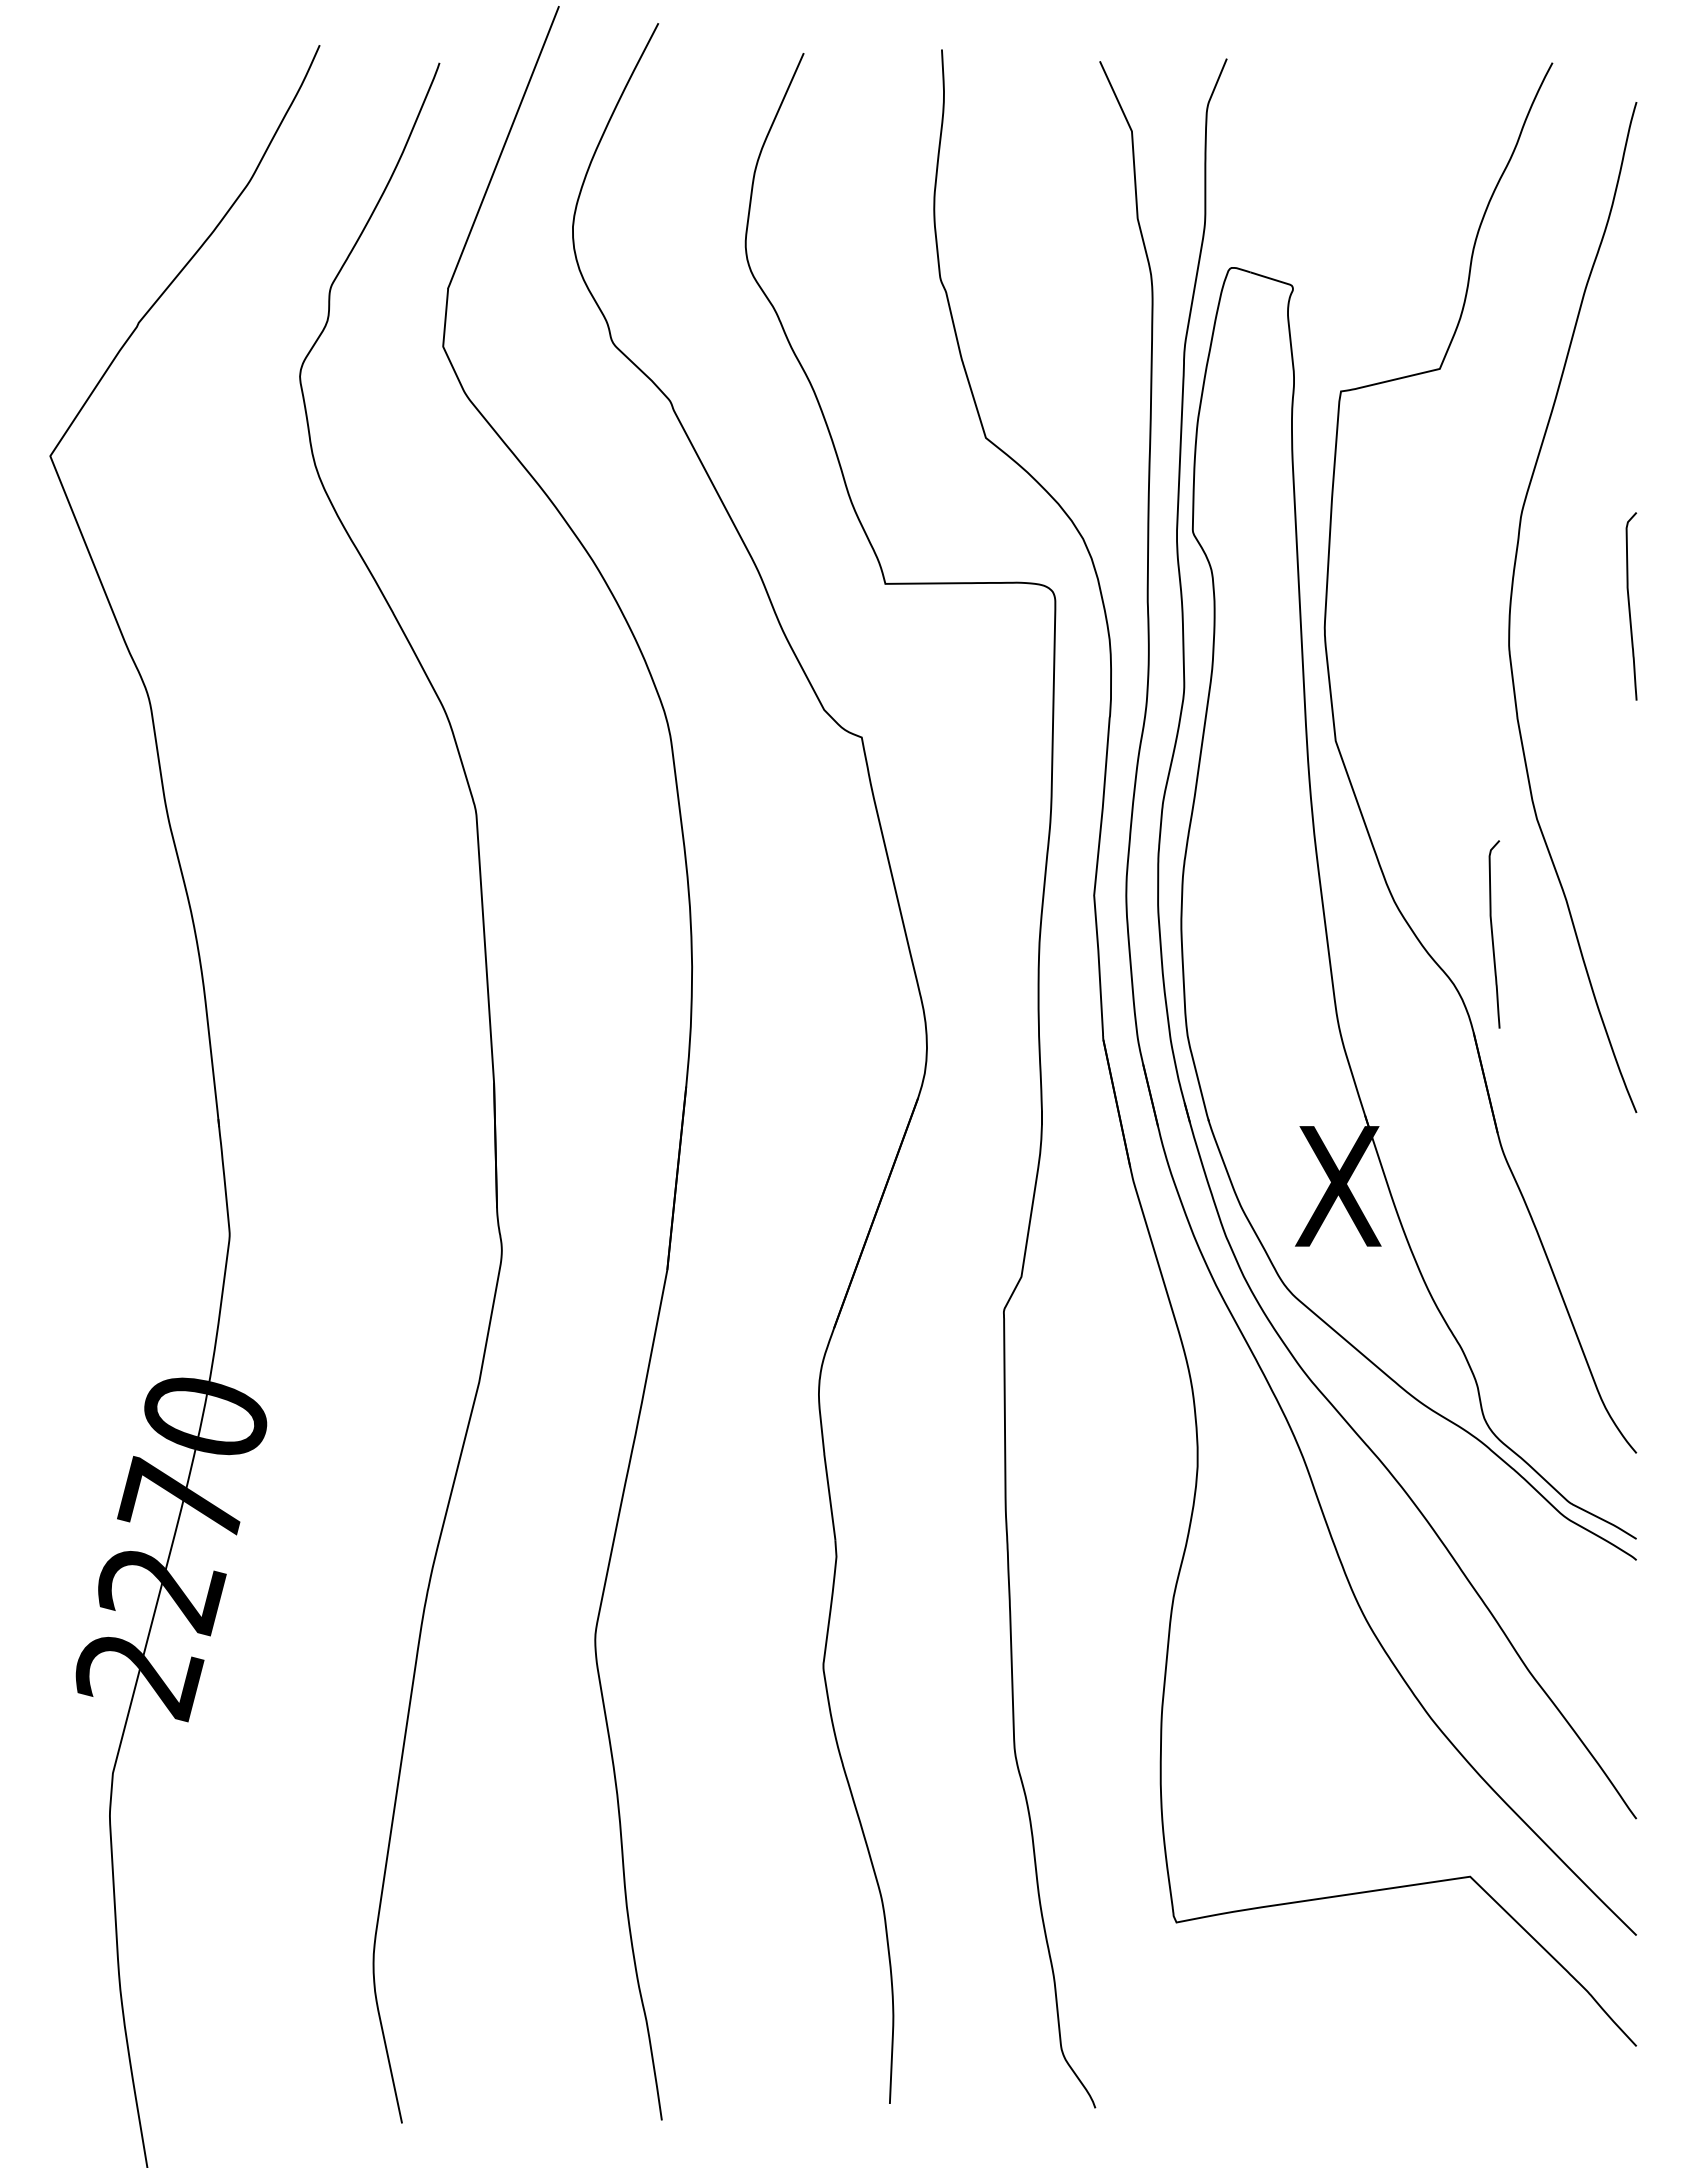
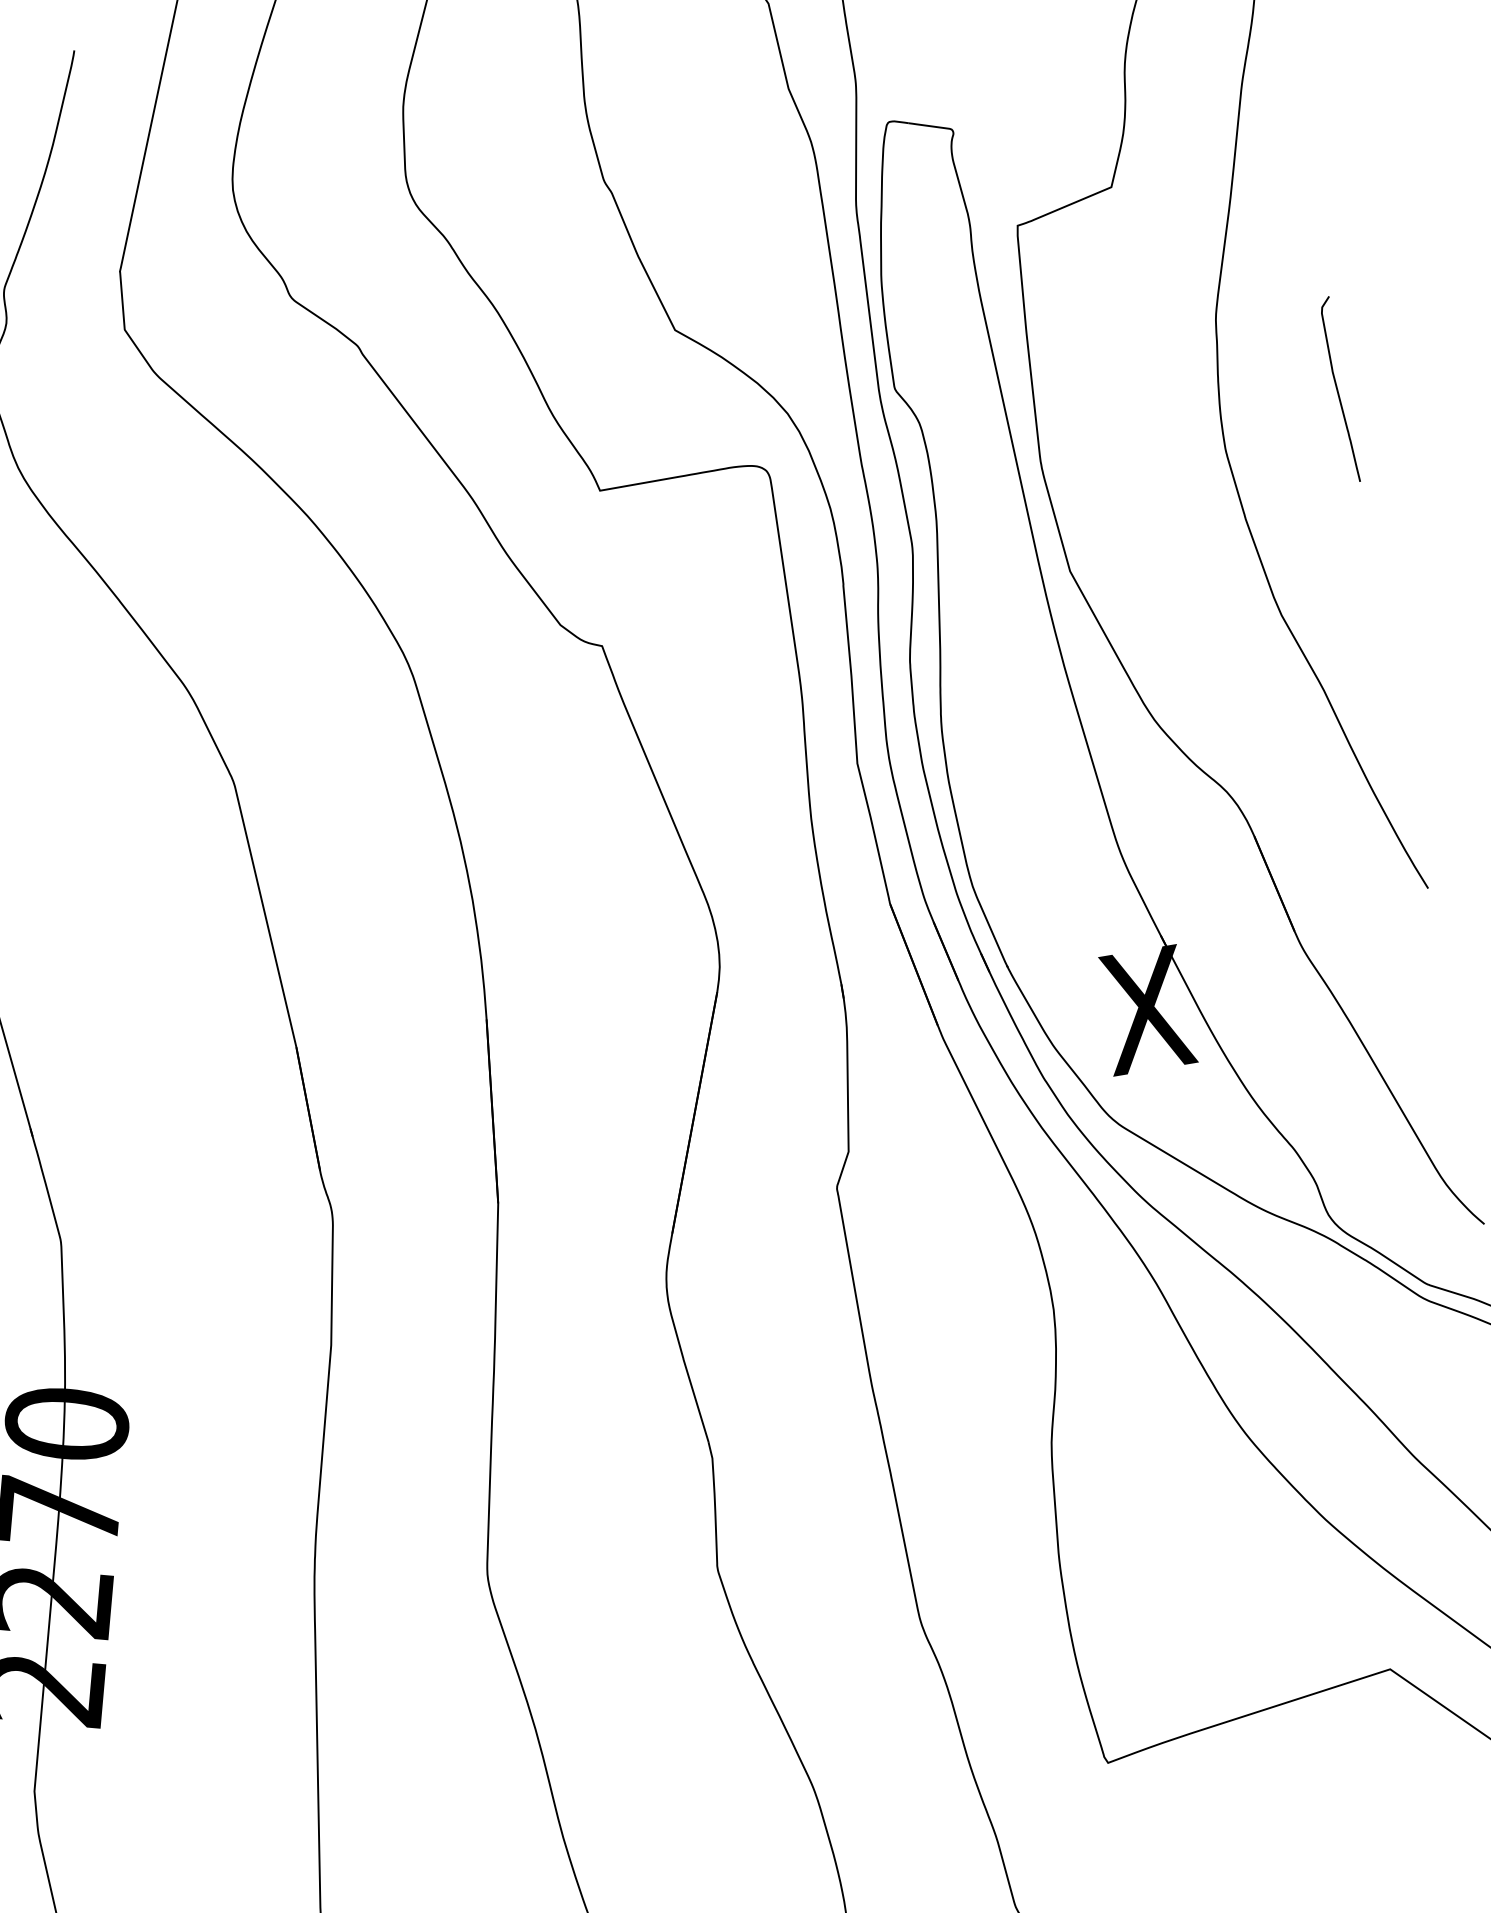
curve: (1493, 934) -> (1257, 736), removed

